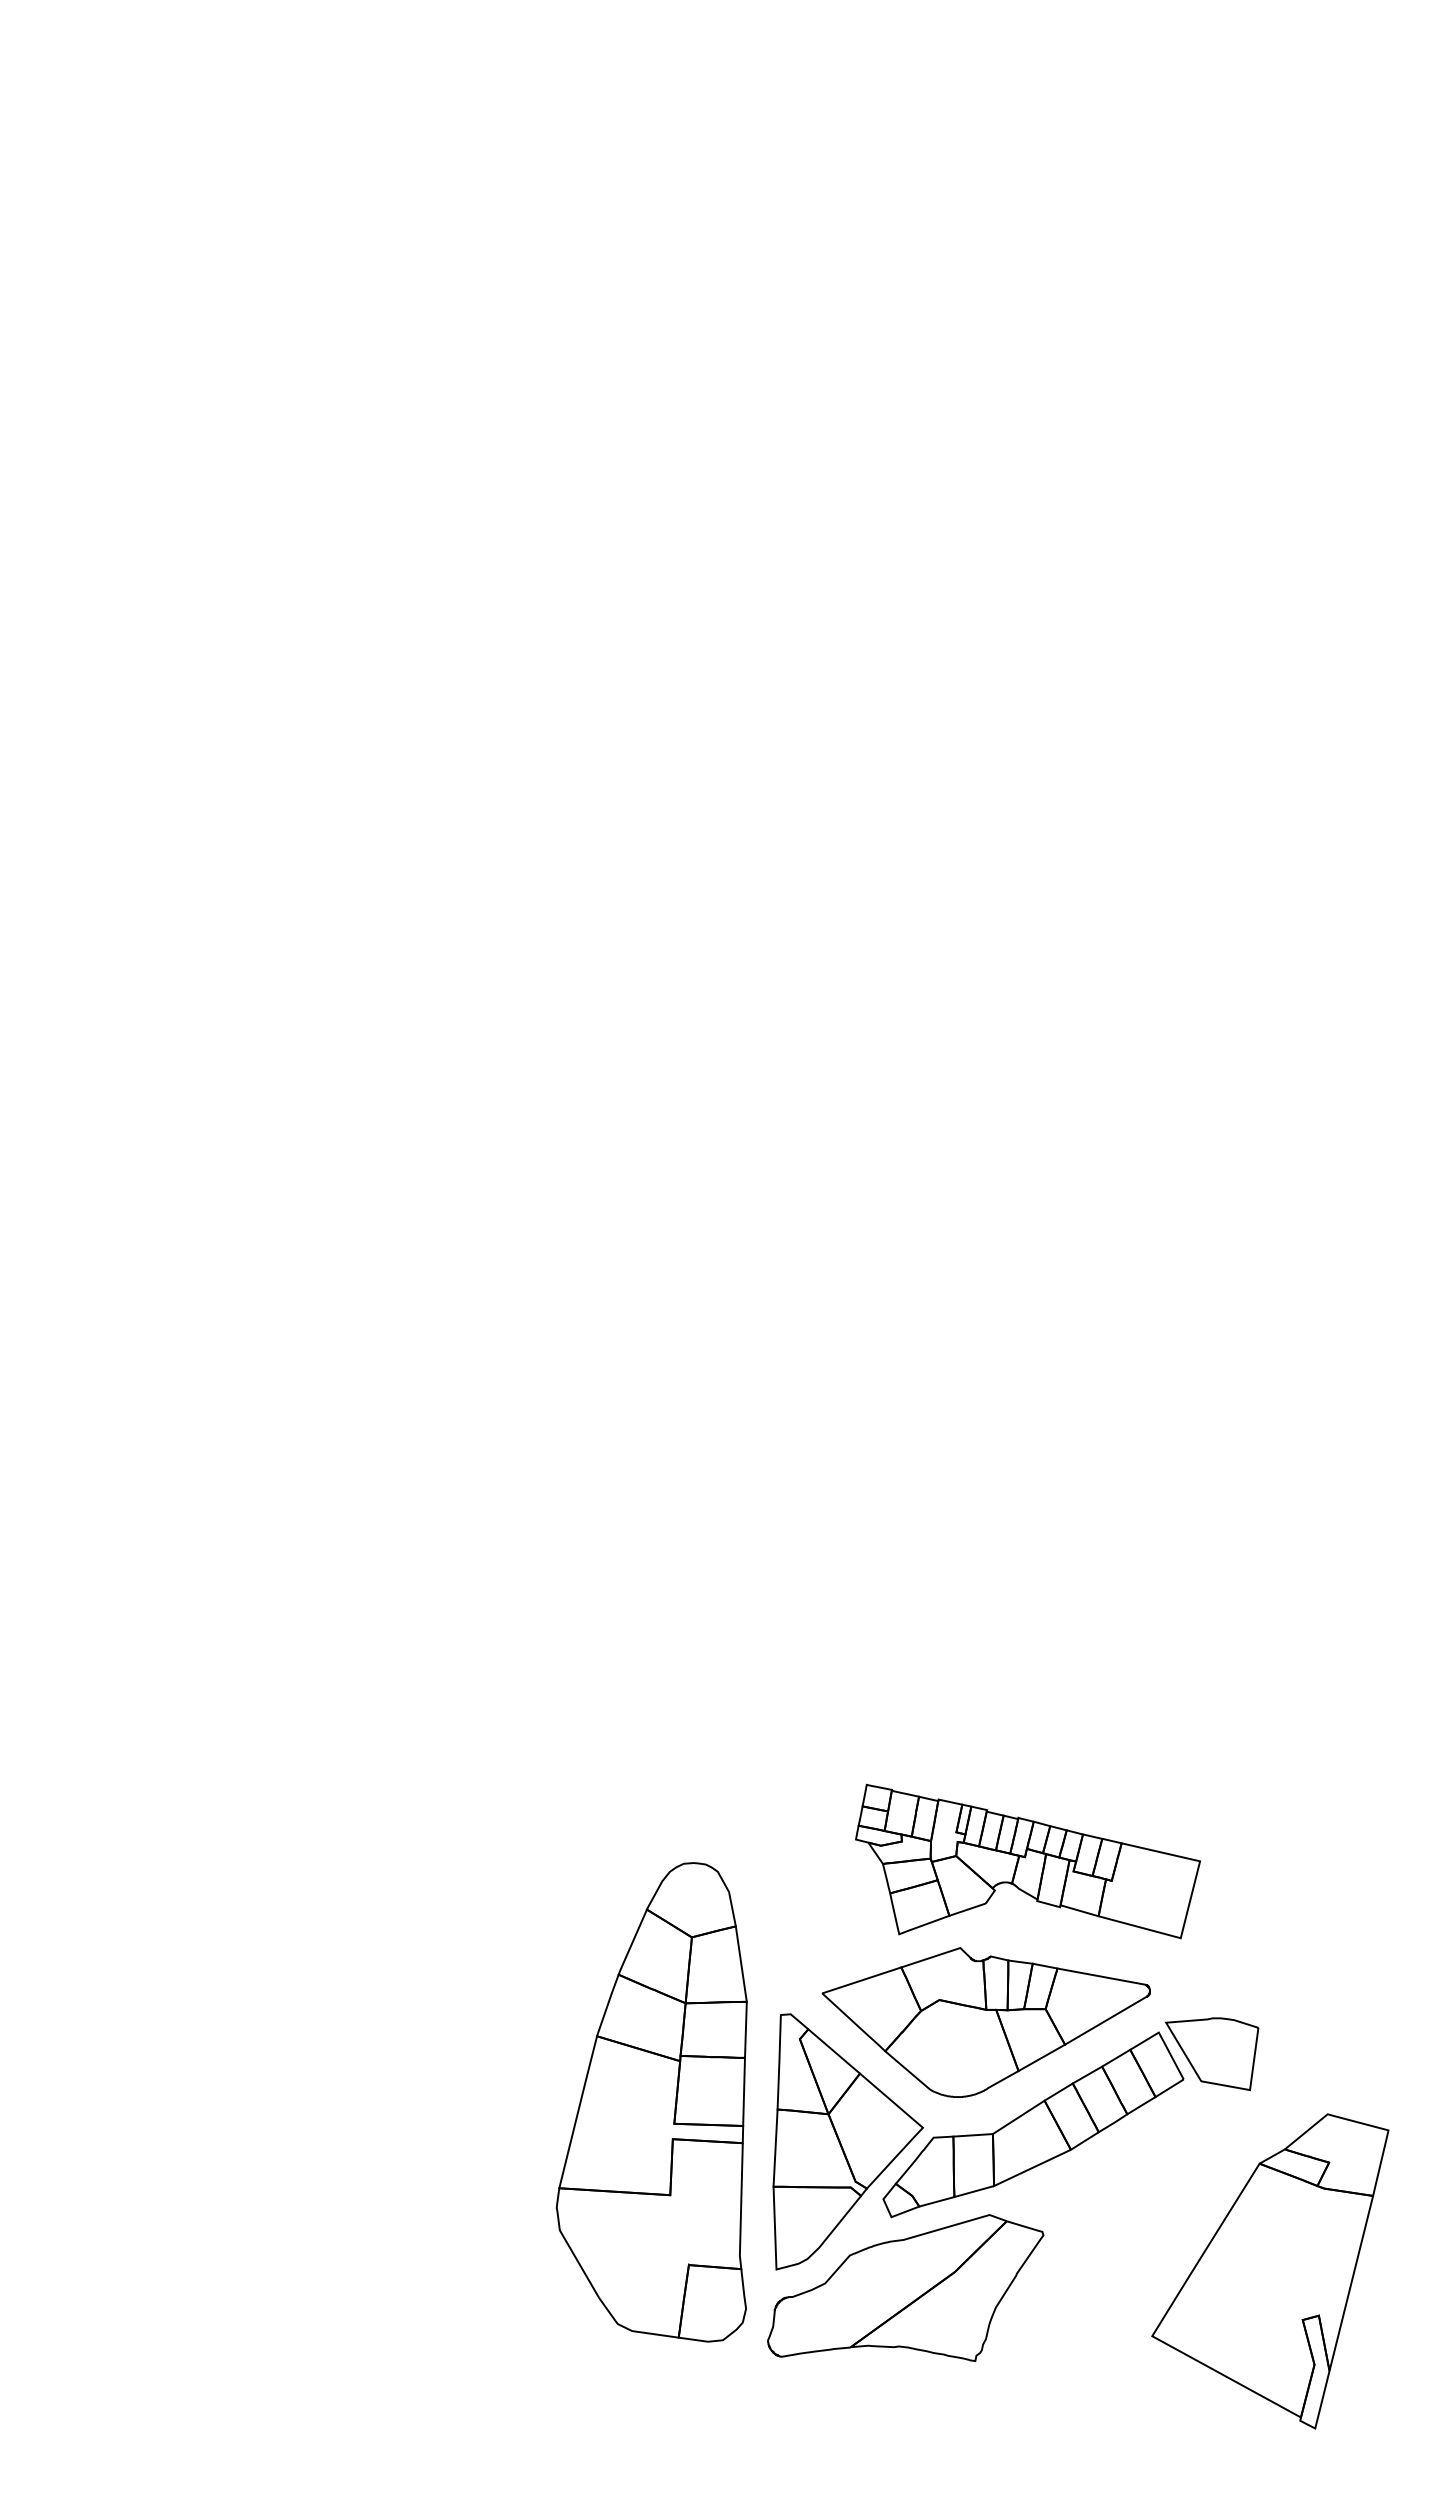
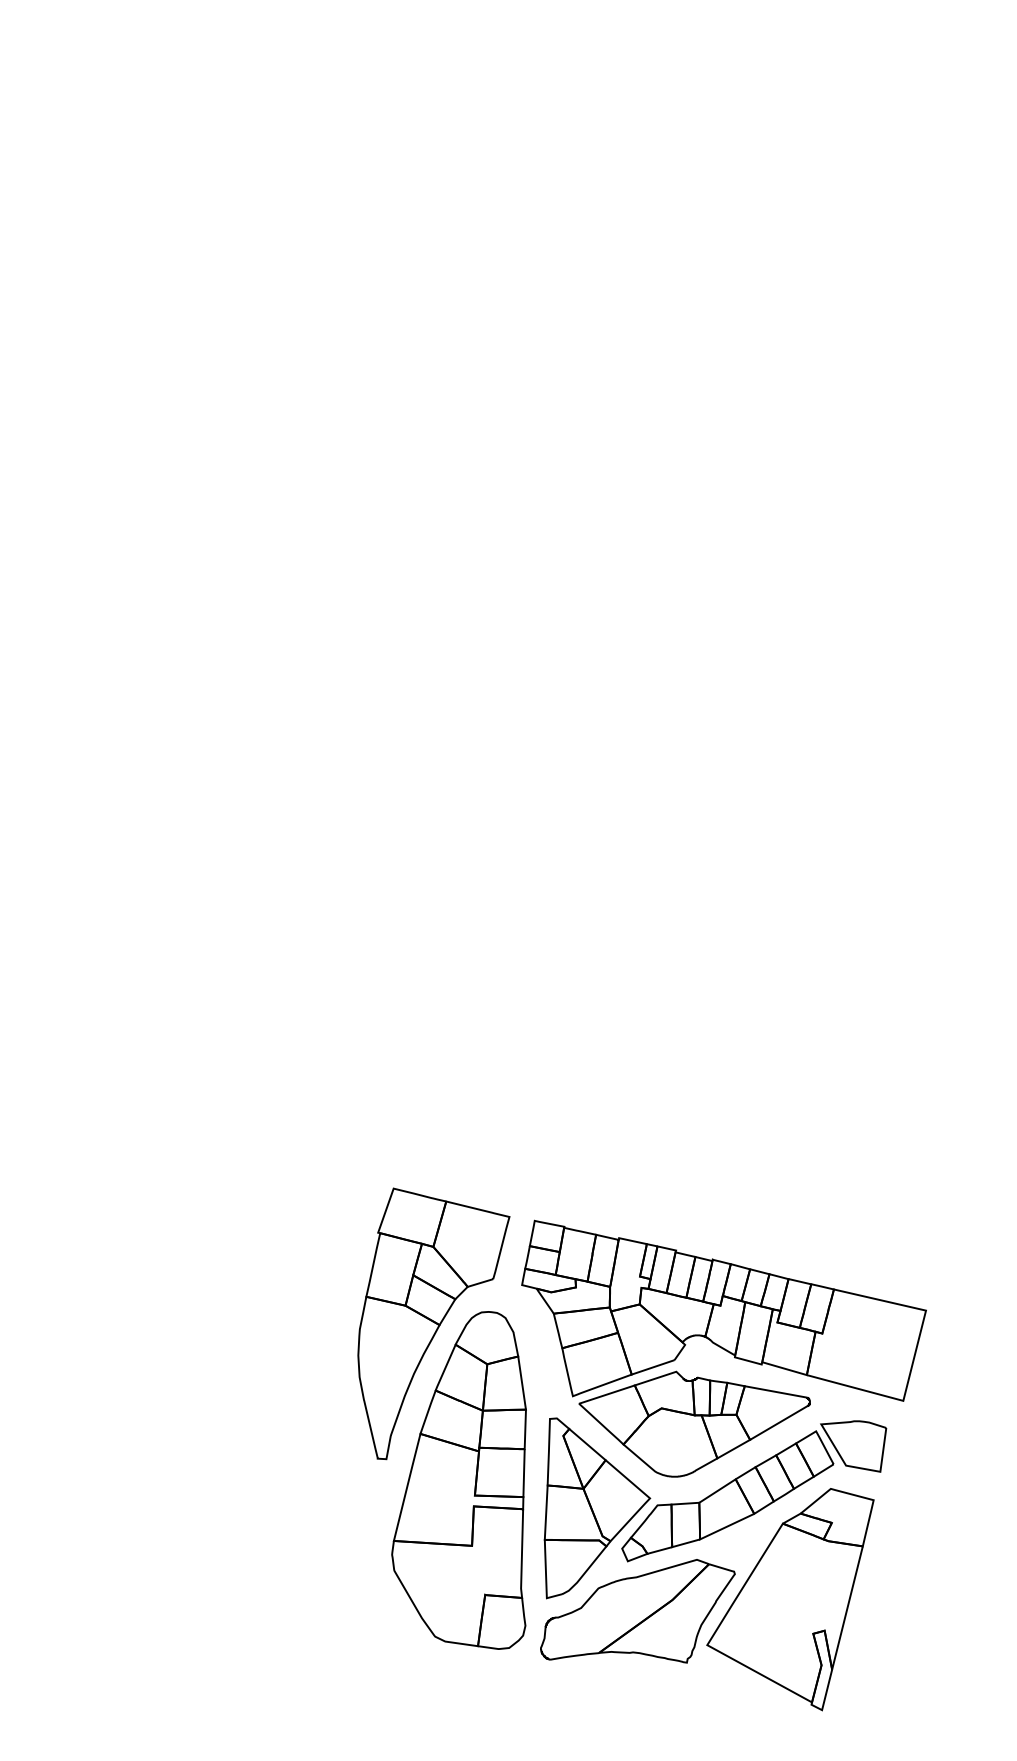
part: (1027, 1861) -> (723, 1310), size x1.67
part: (615, 1879) -> (433, 1323), added
part: (1270, 2271) -> (790, 1599), moved

